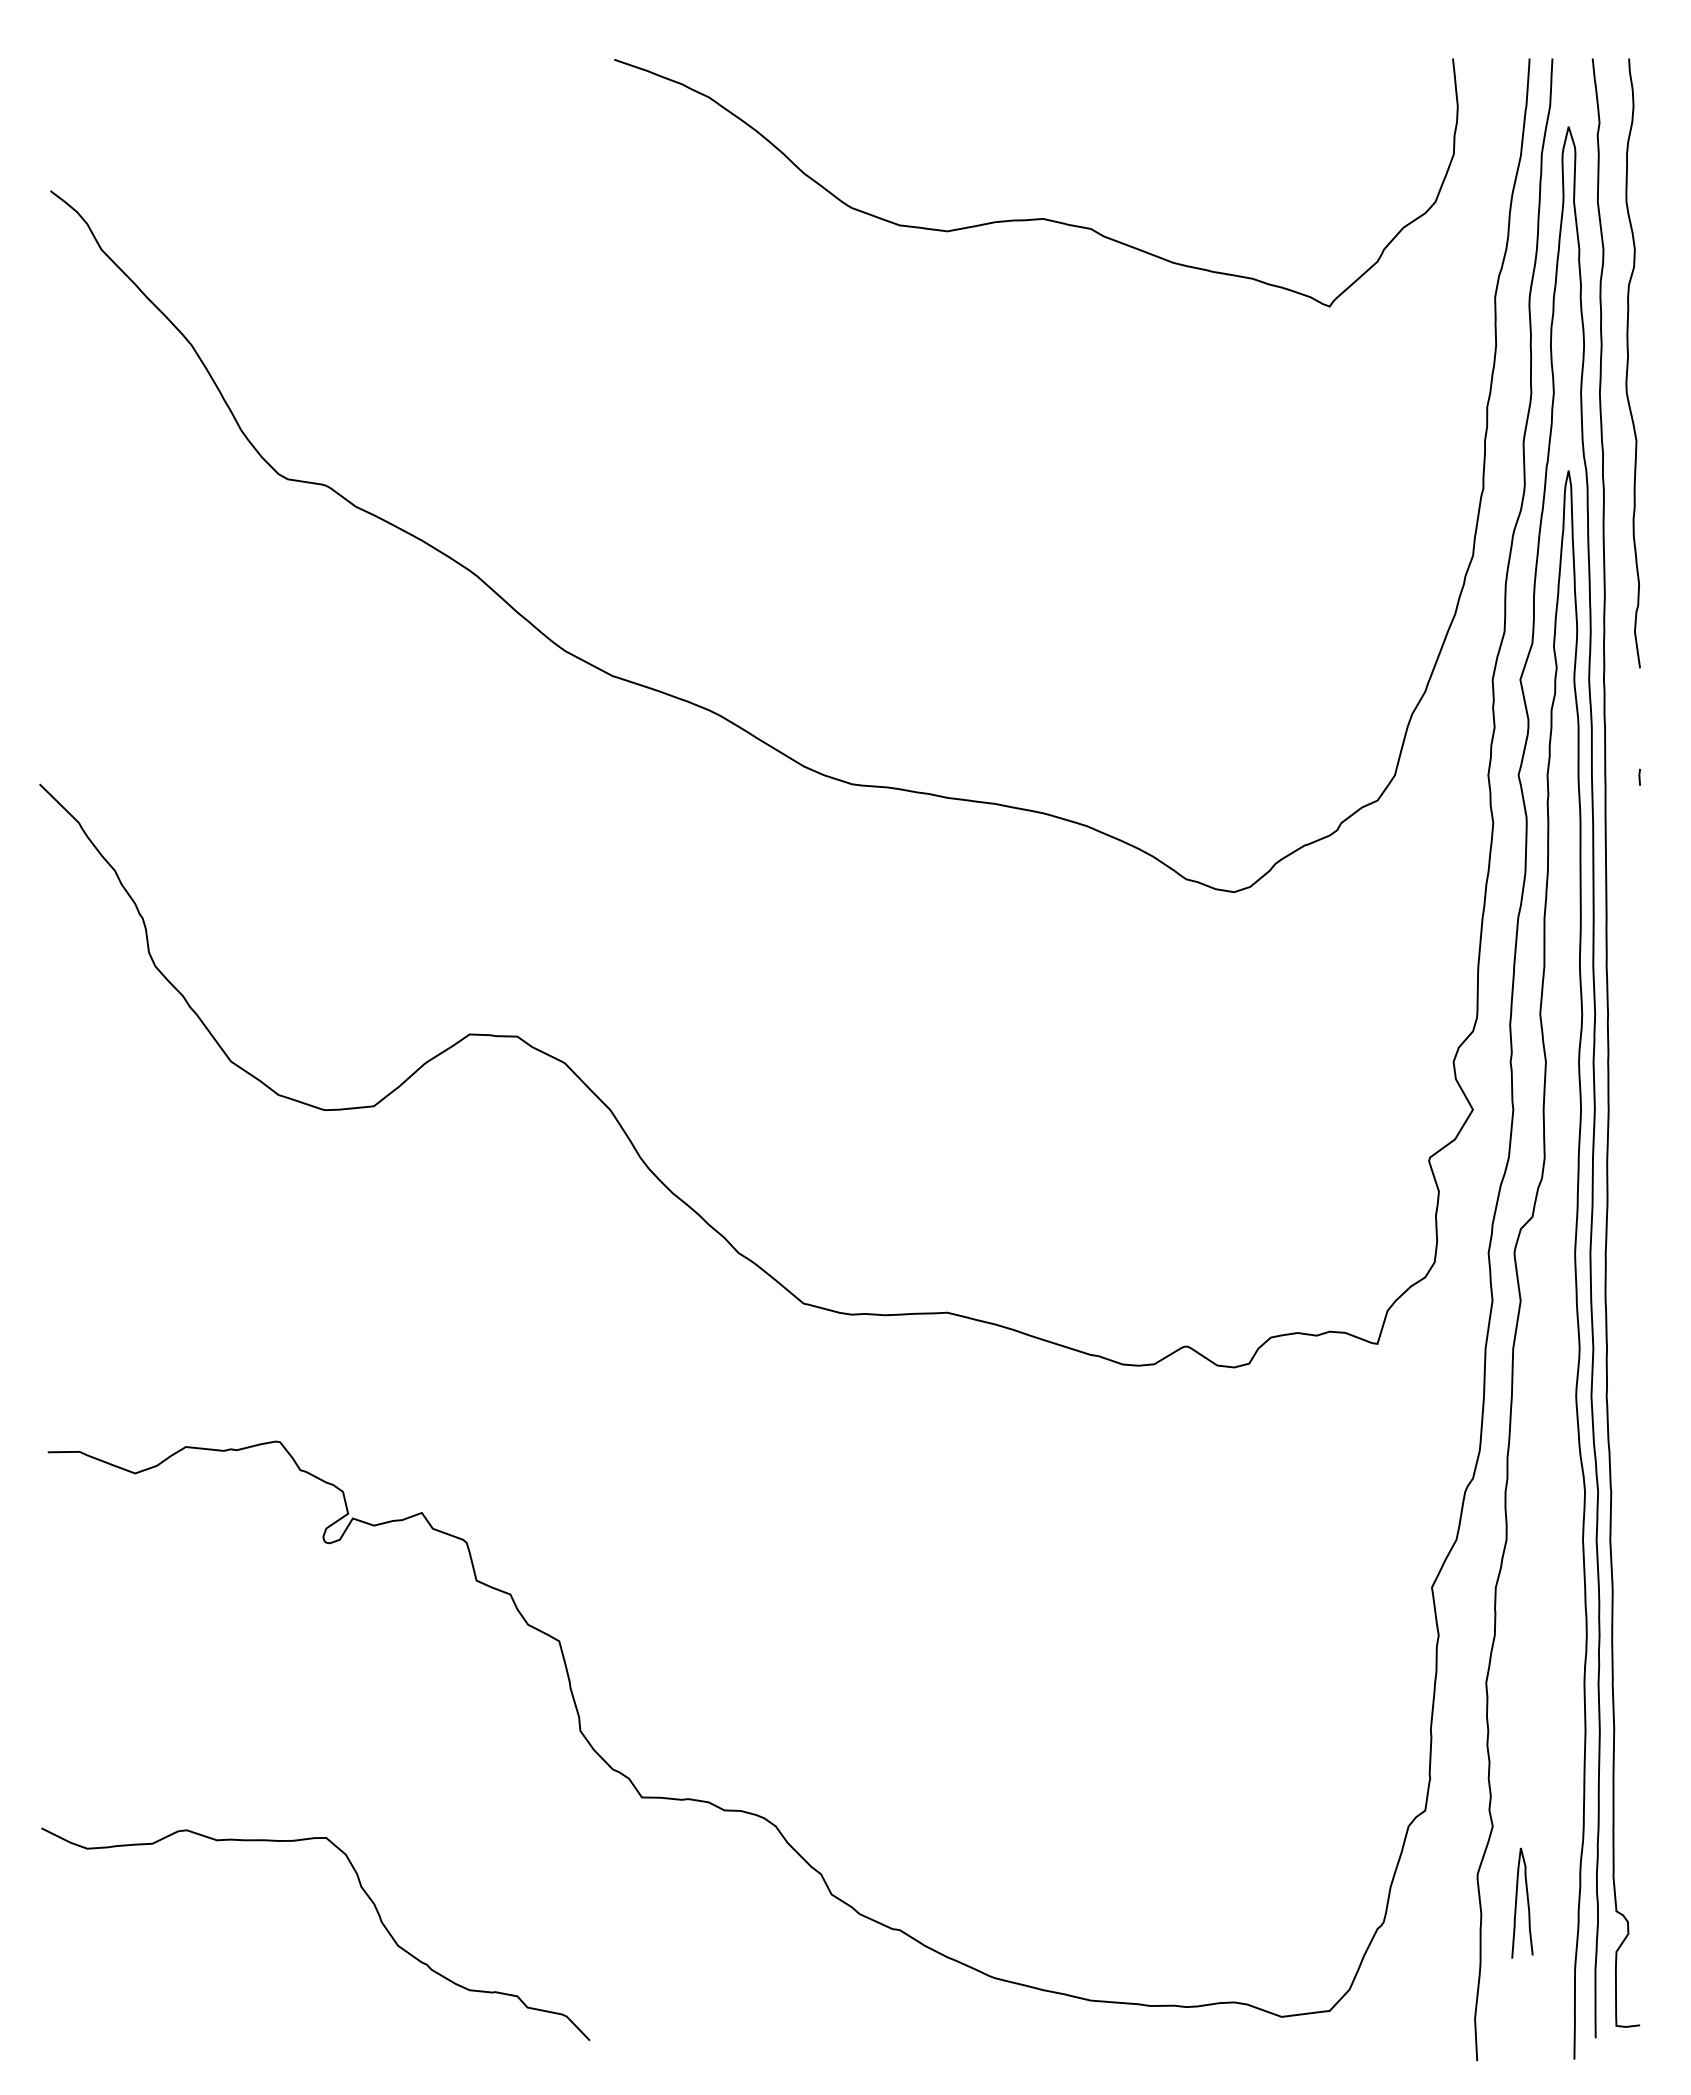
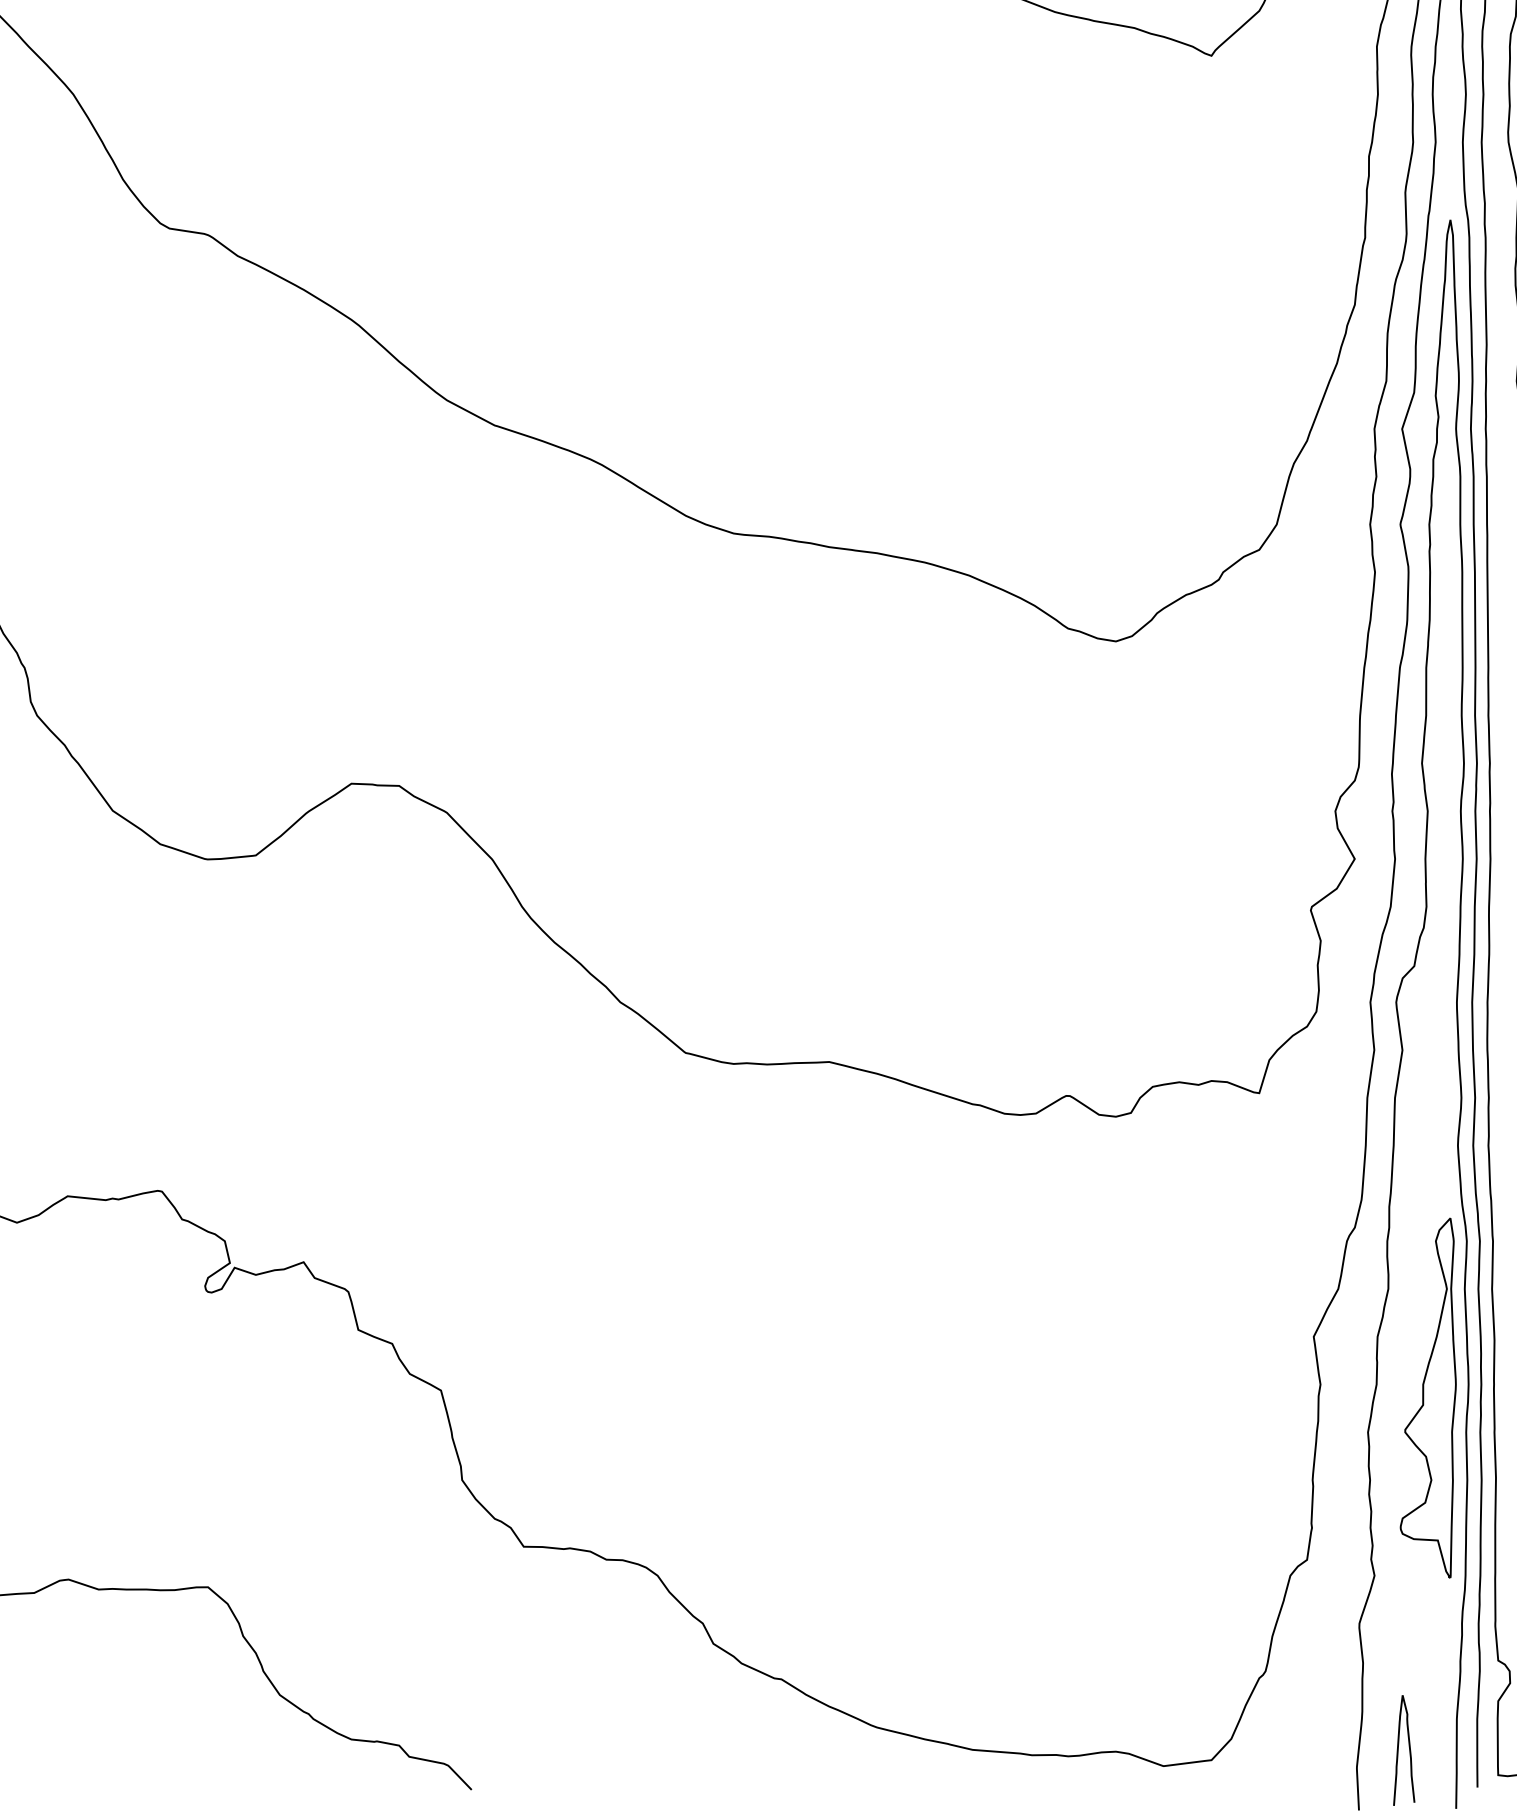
part: (1546, 1648) -> (1428, 1397), added
curve: (1527, 1902) -> (1409, 1749), moved

